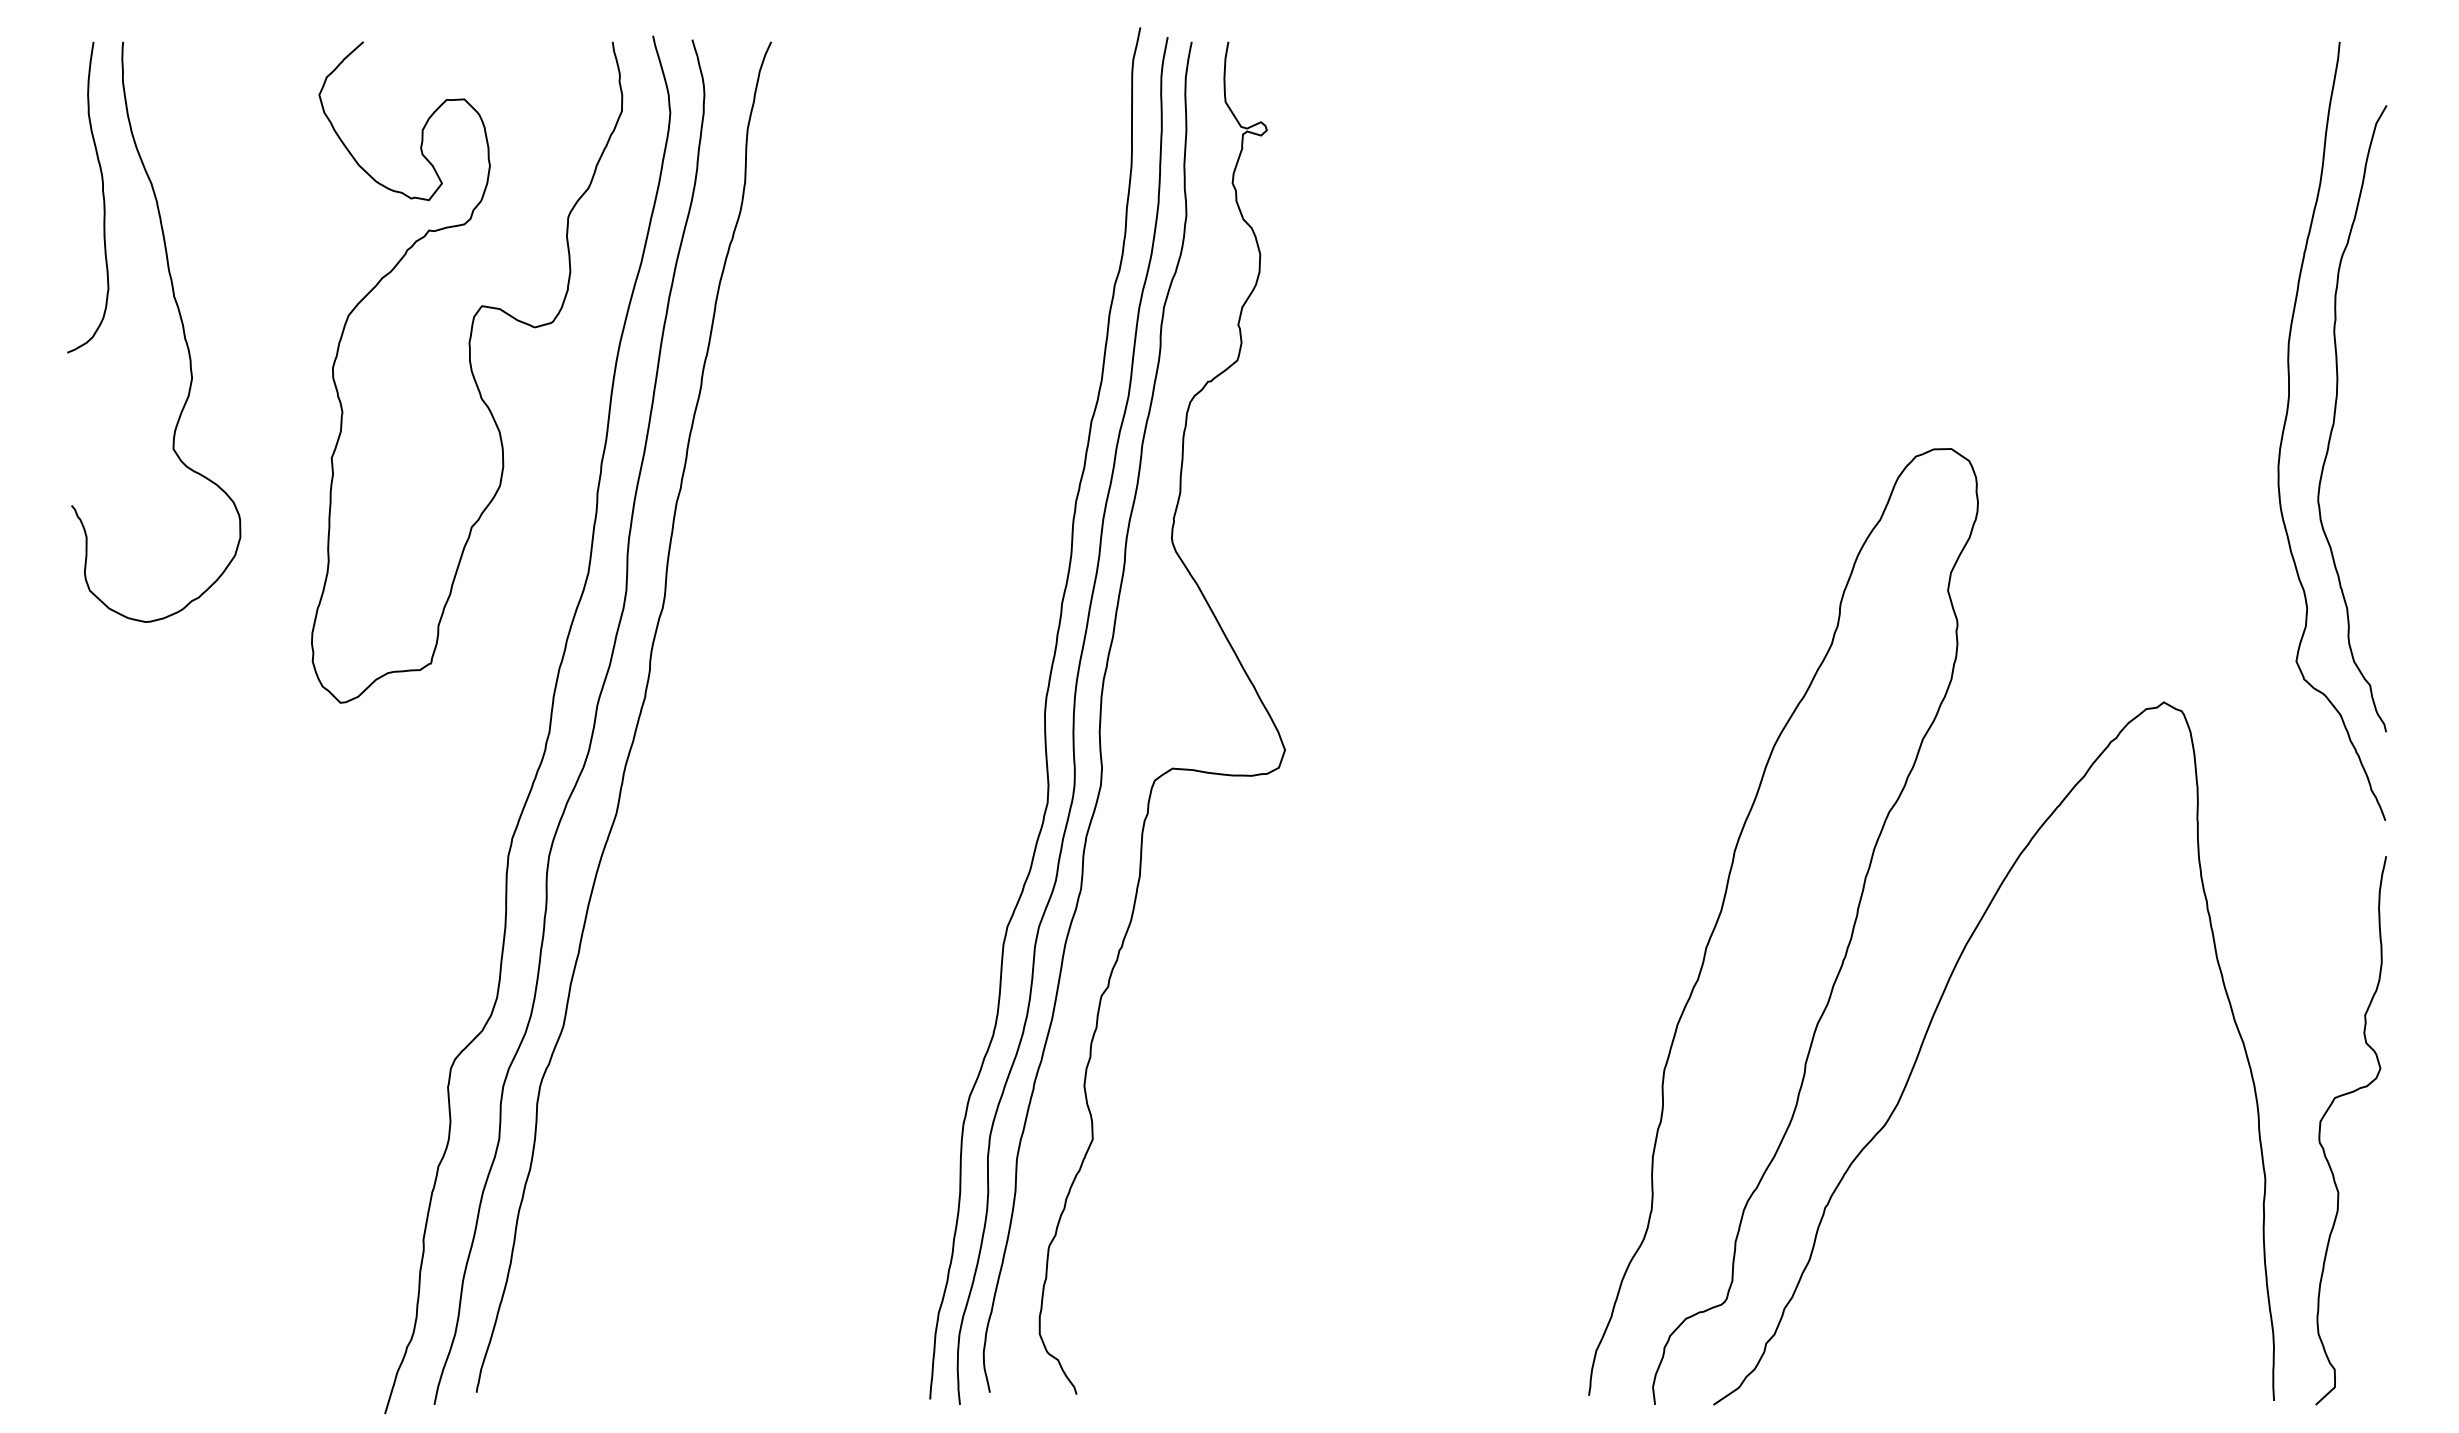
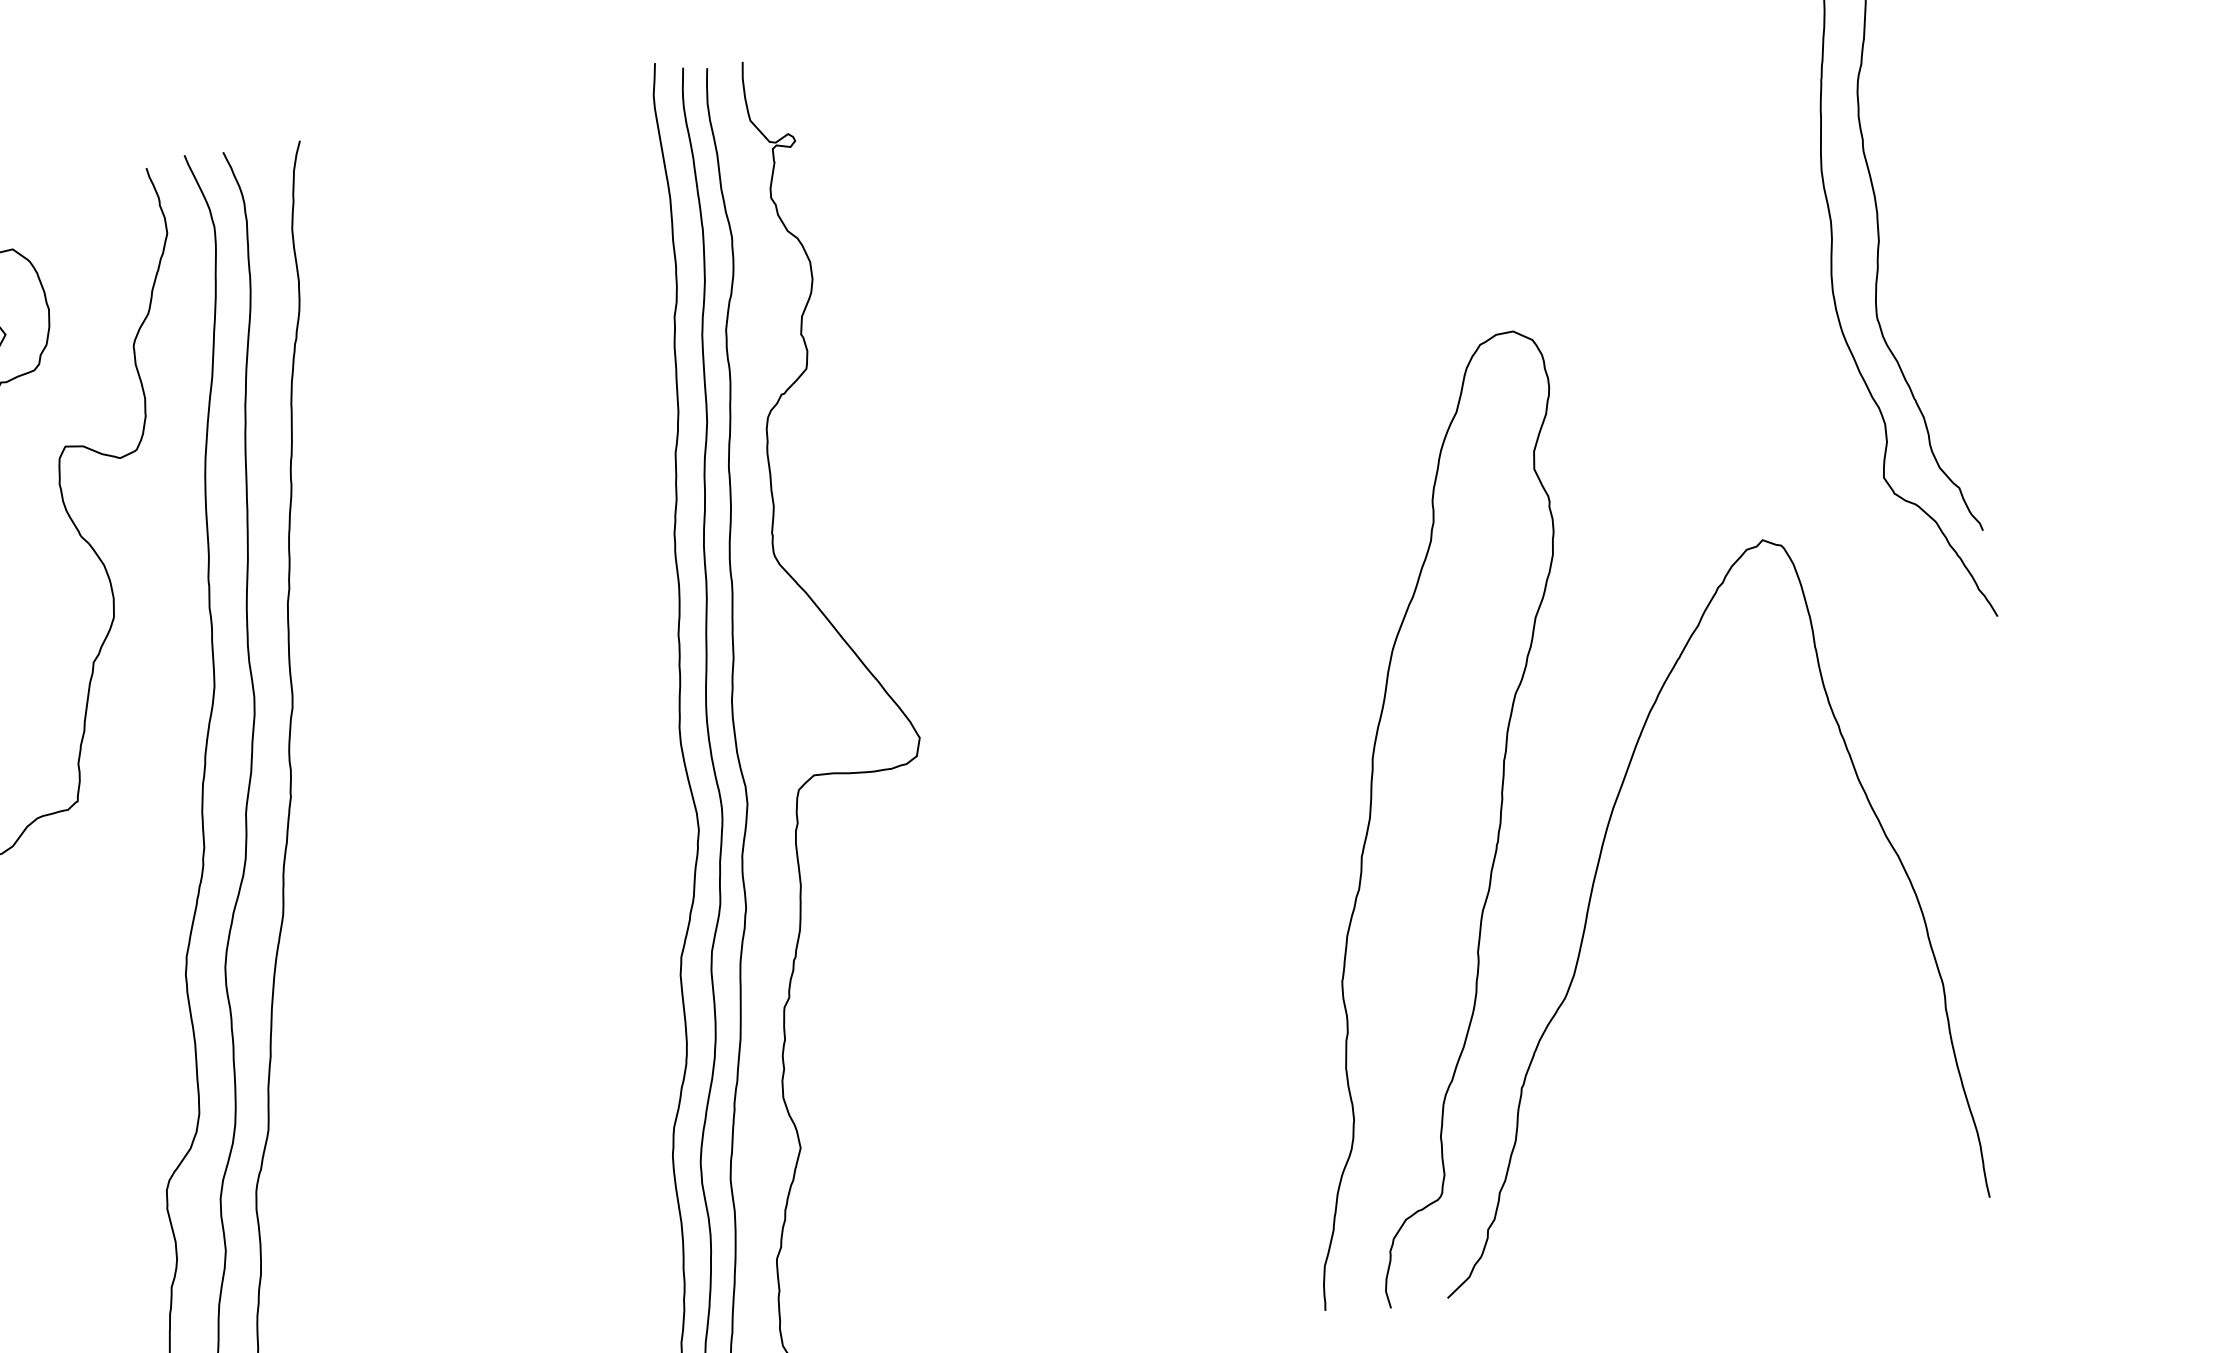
curve: (2325, 1115) -> (1990, 912), removed

